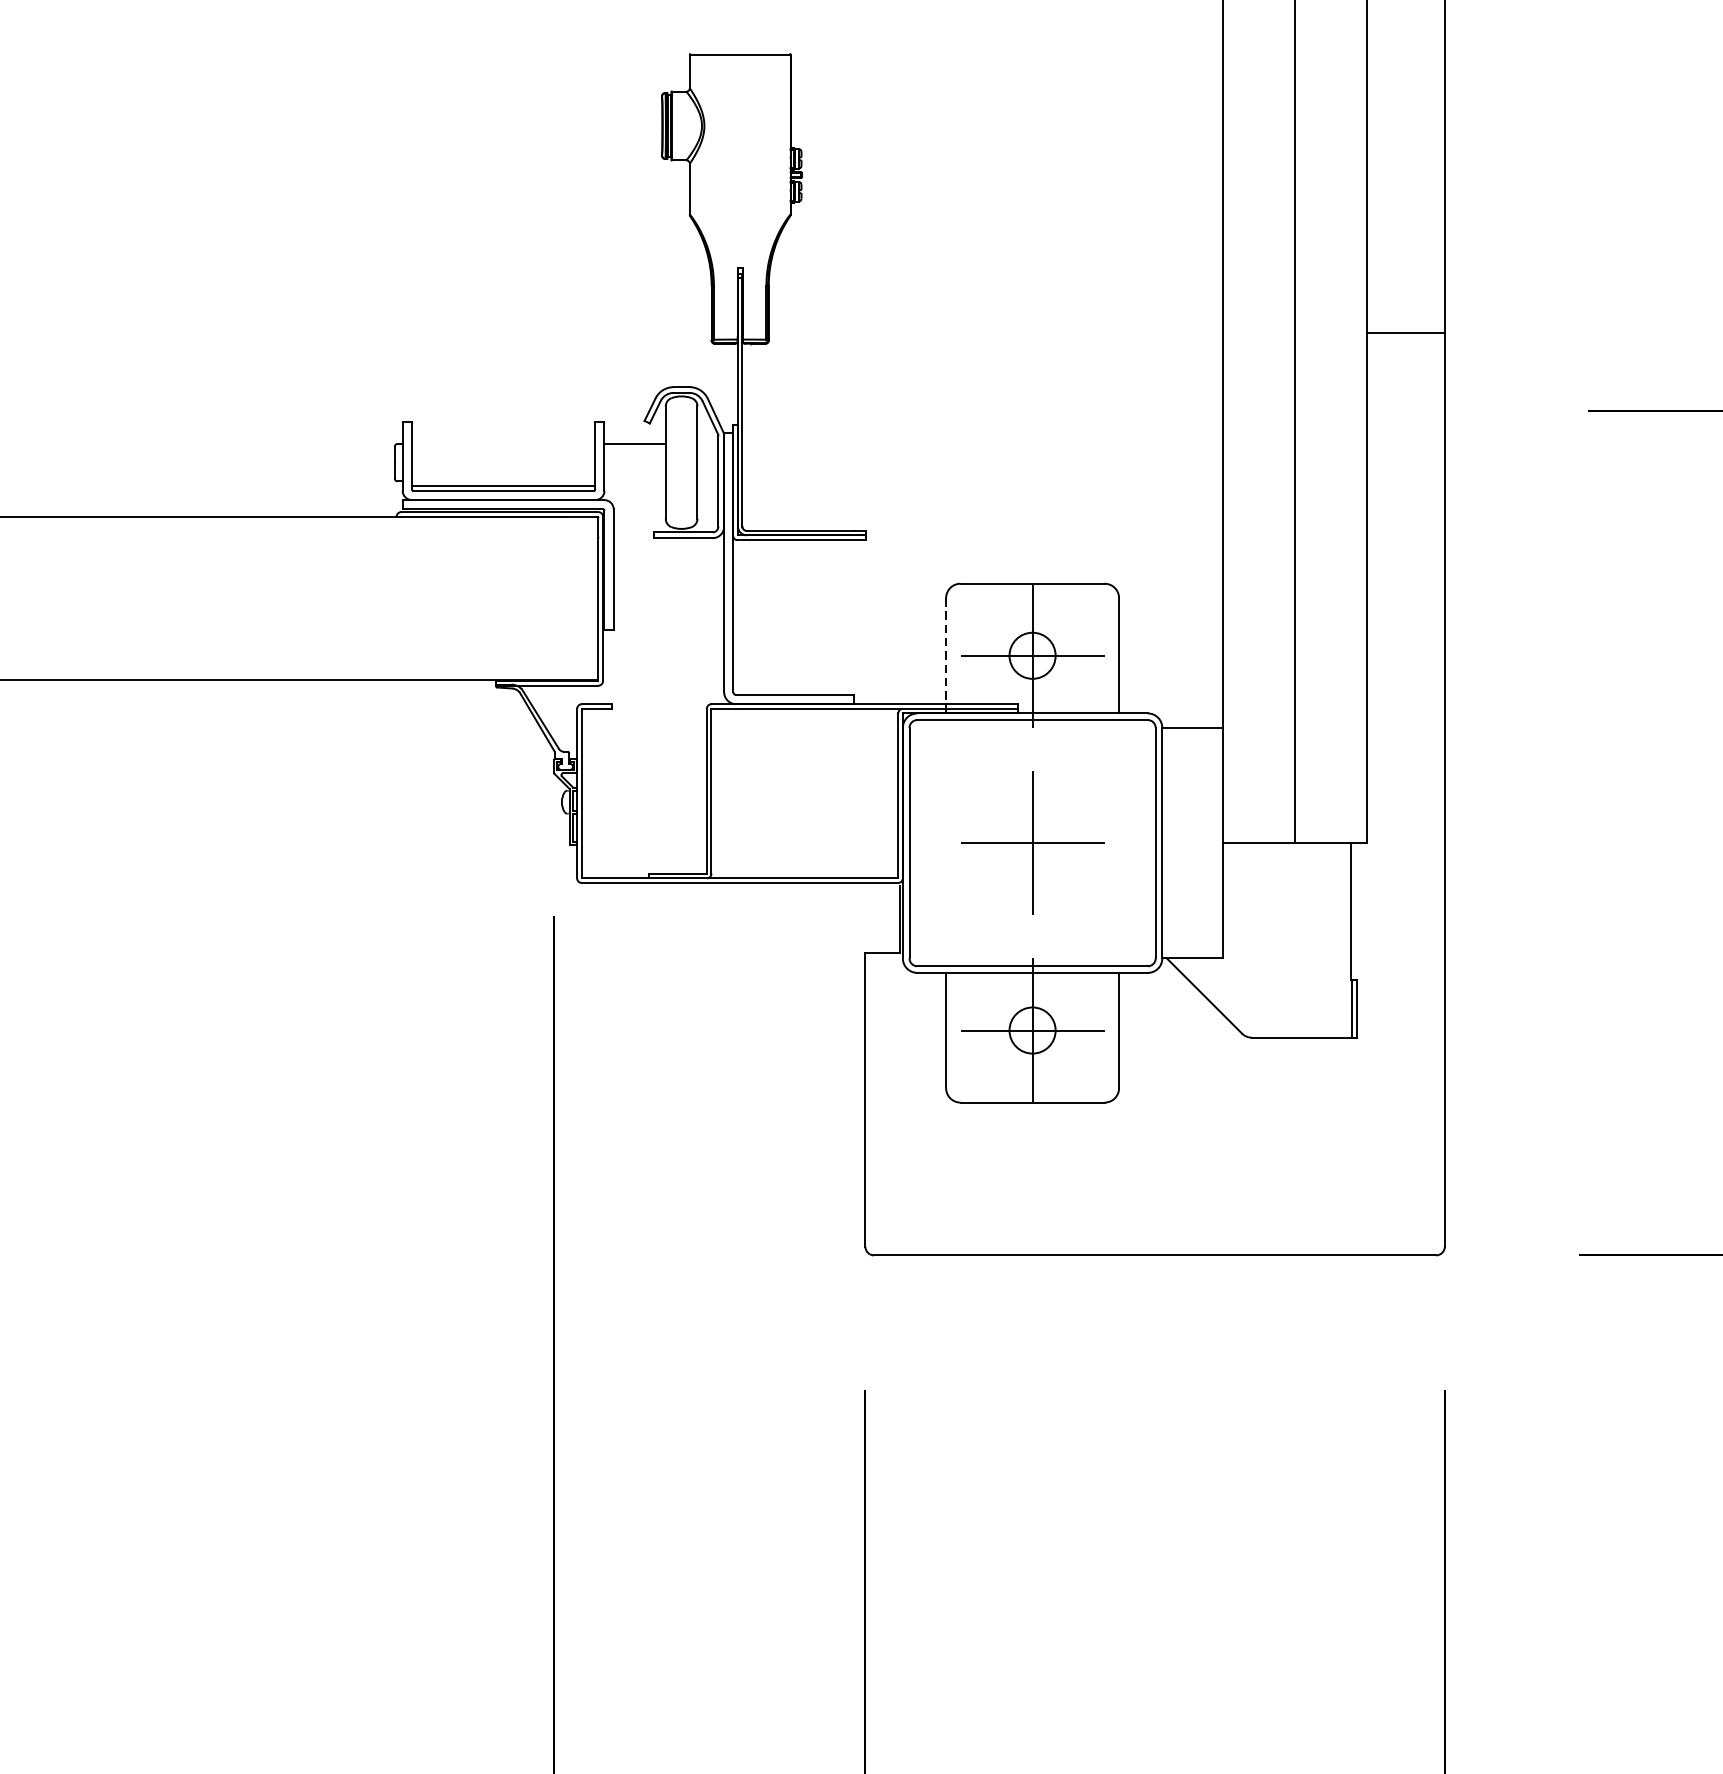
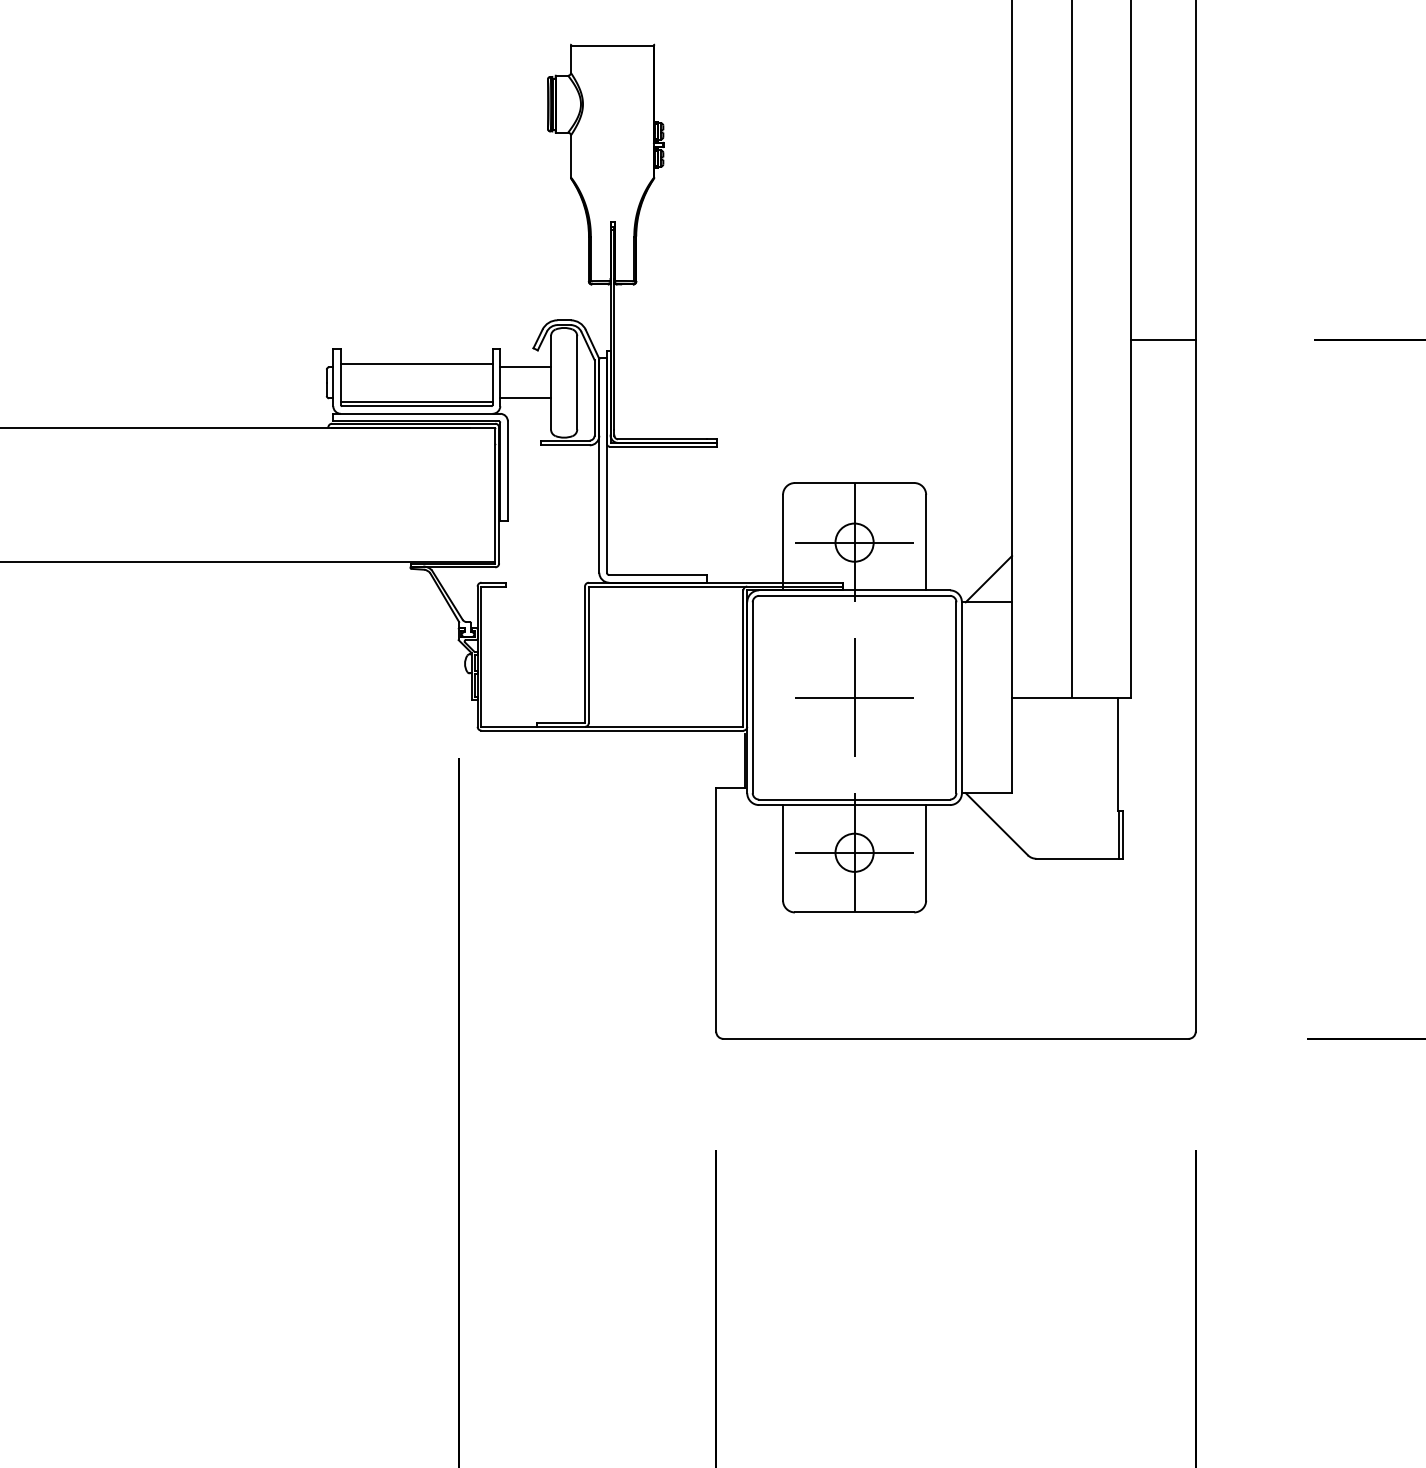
line: (1405, 332) -> (1163, 339), moved
line: (503, 439) -> (416, 363), added
line: (634, 481) -> (525, 398), added
line: (946, 655) -> (783, 542), dashed -> solid
line: (1194, 700) -> (988, 579), added

